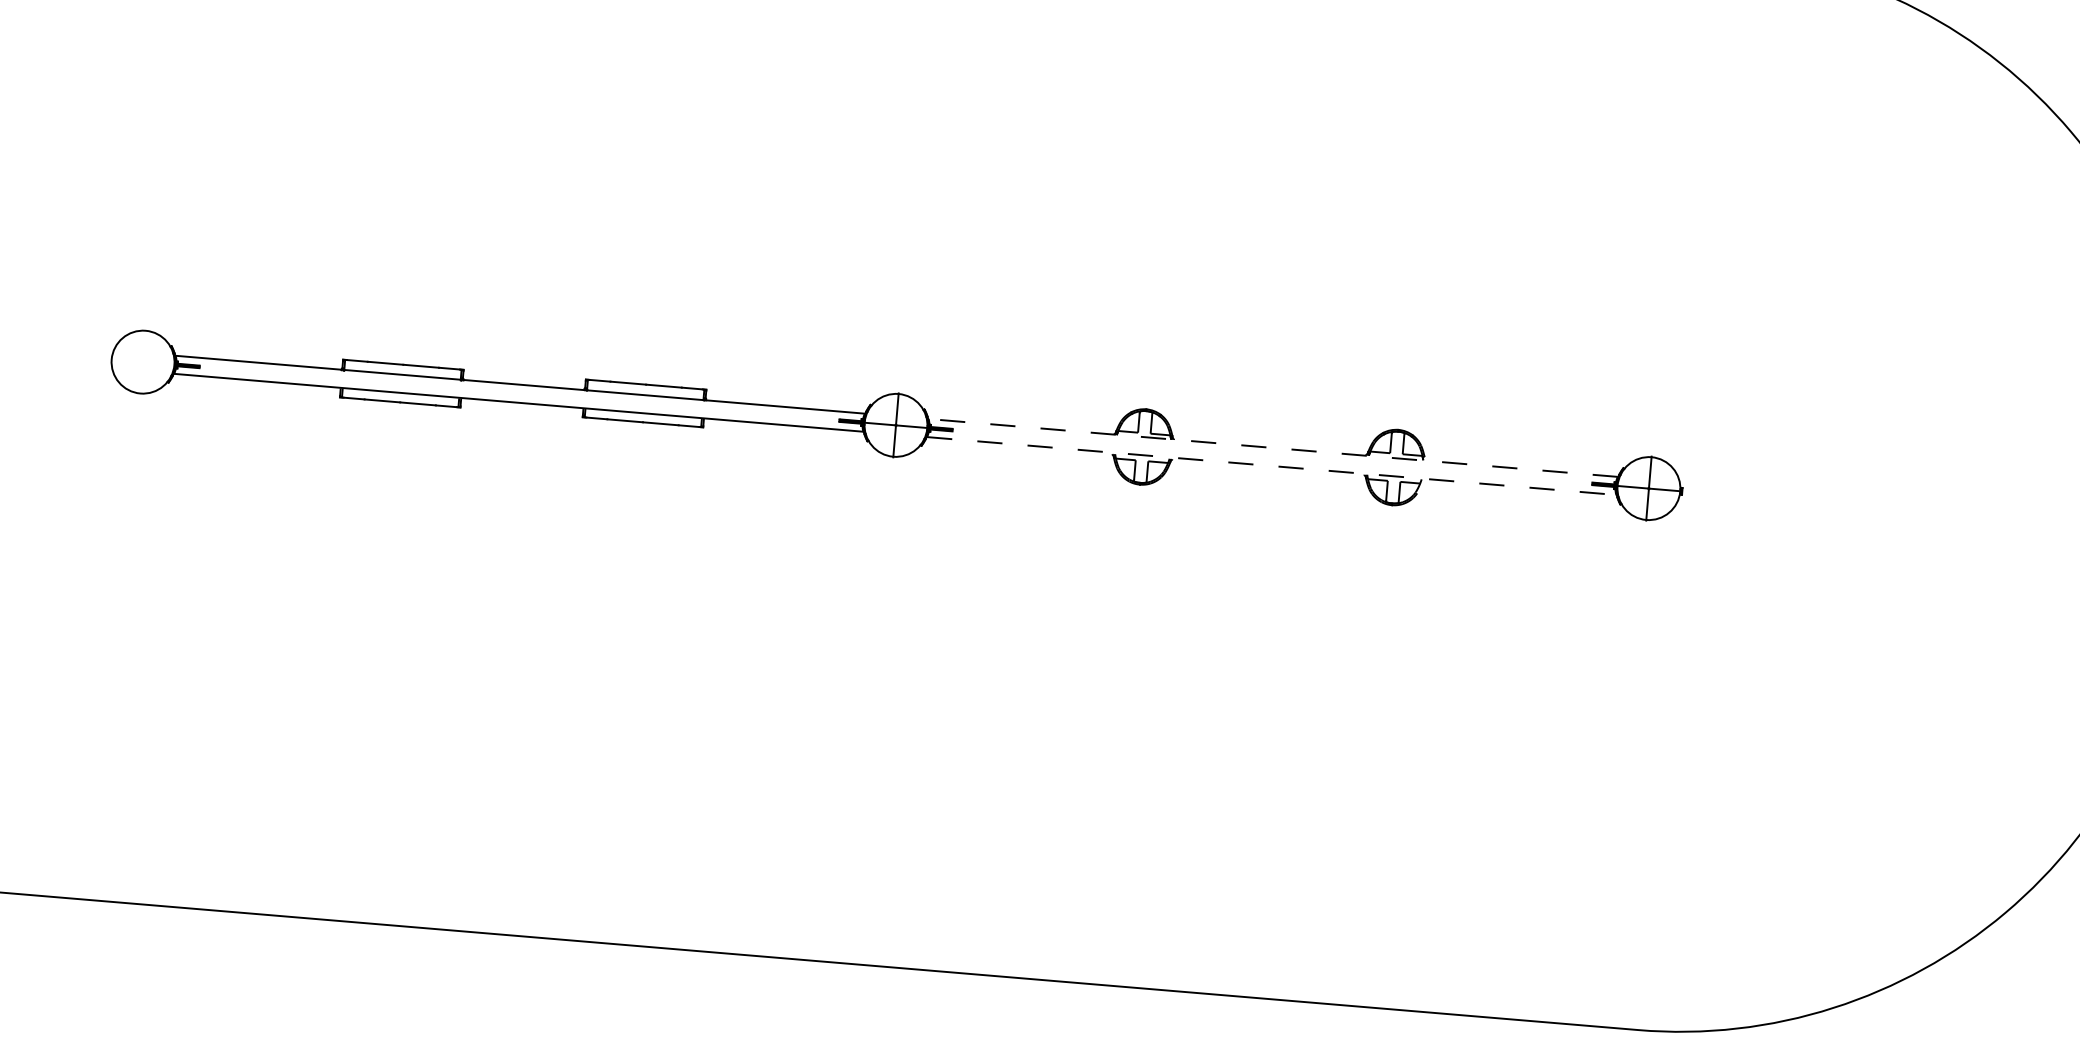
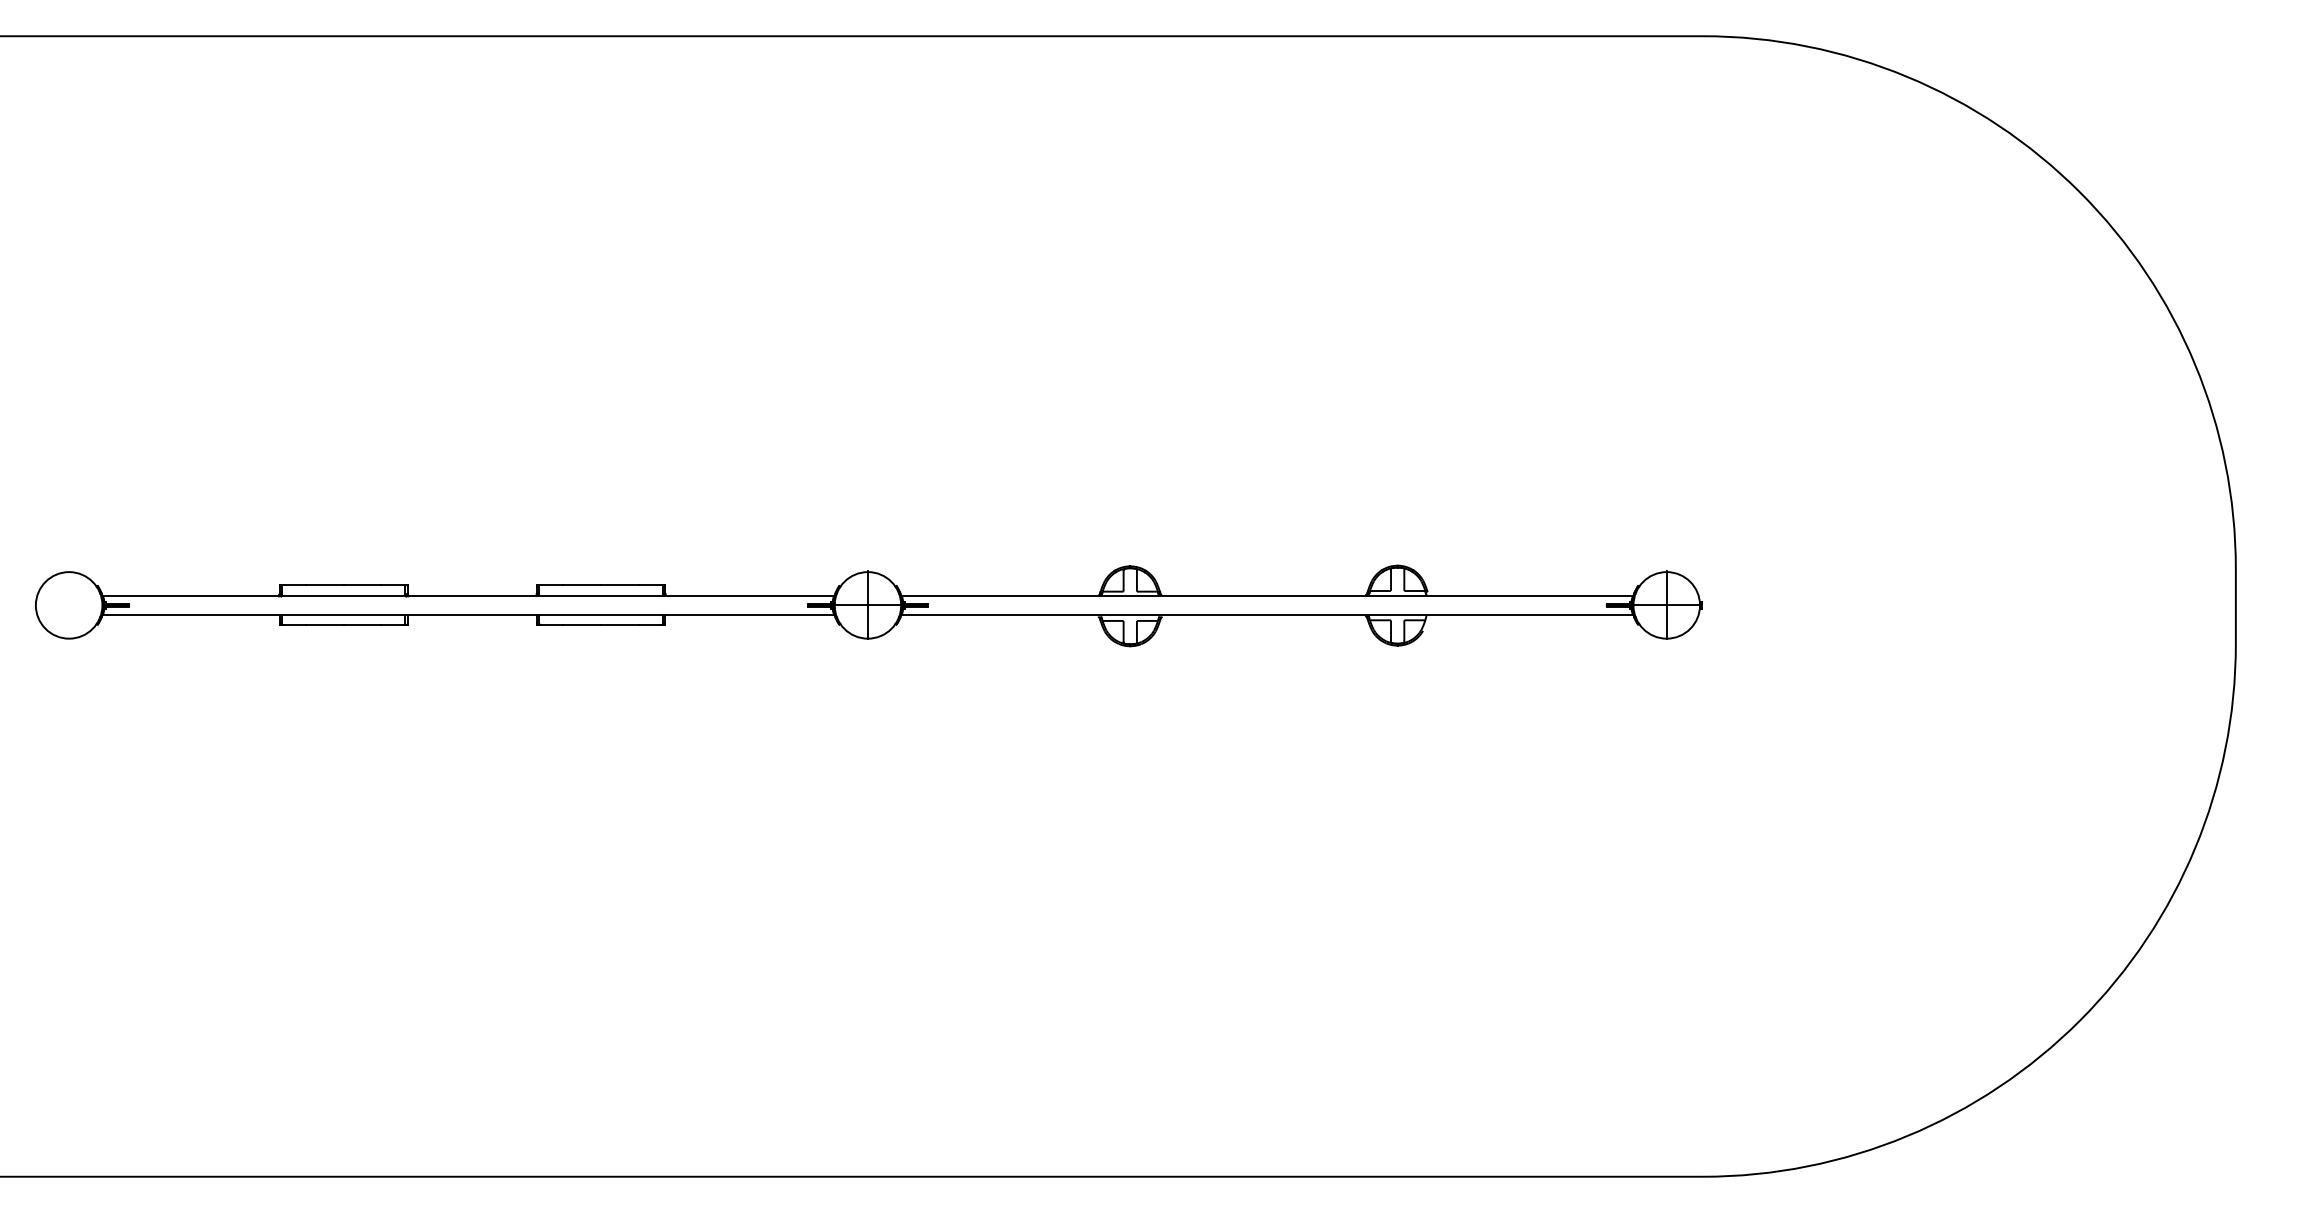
line: (1273, 447) -> (1267, 595), dashed -> solid
line: (1271, 465) -> (1267, 614), dashed -> solid

